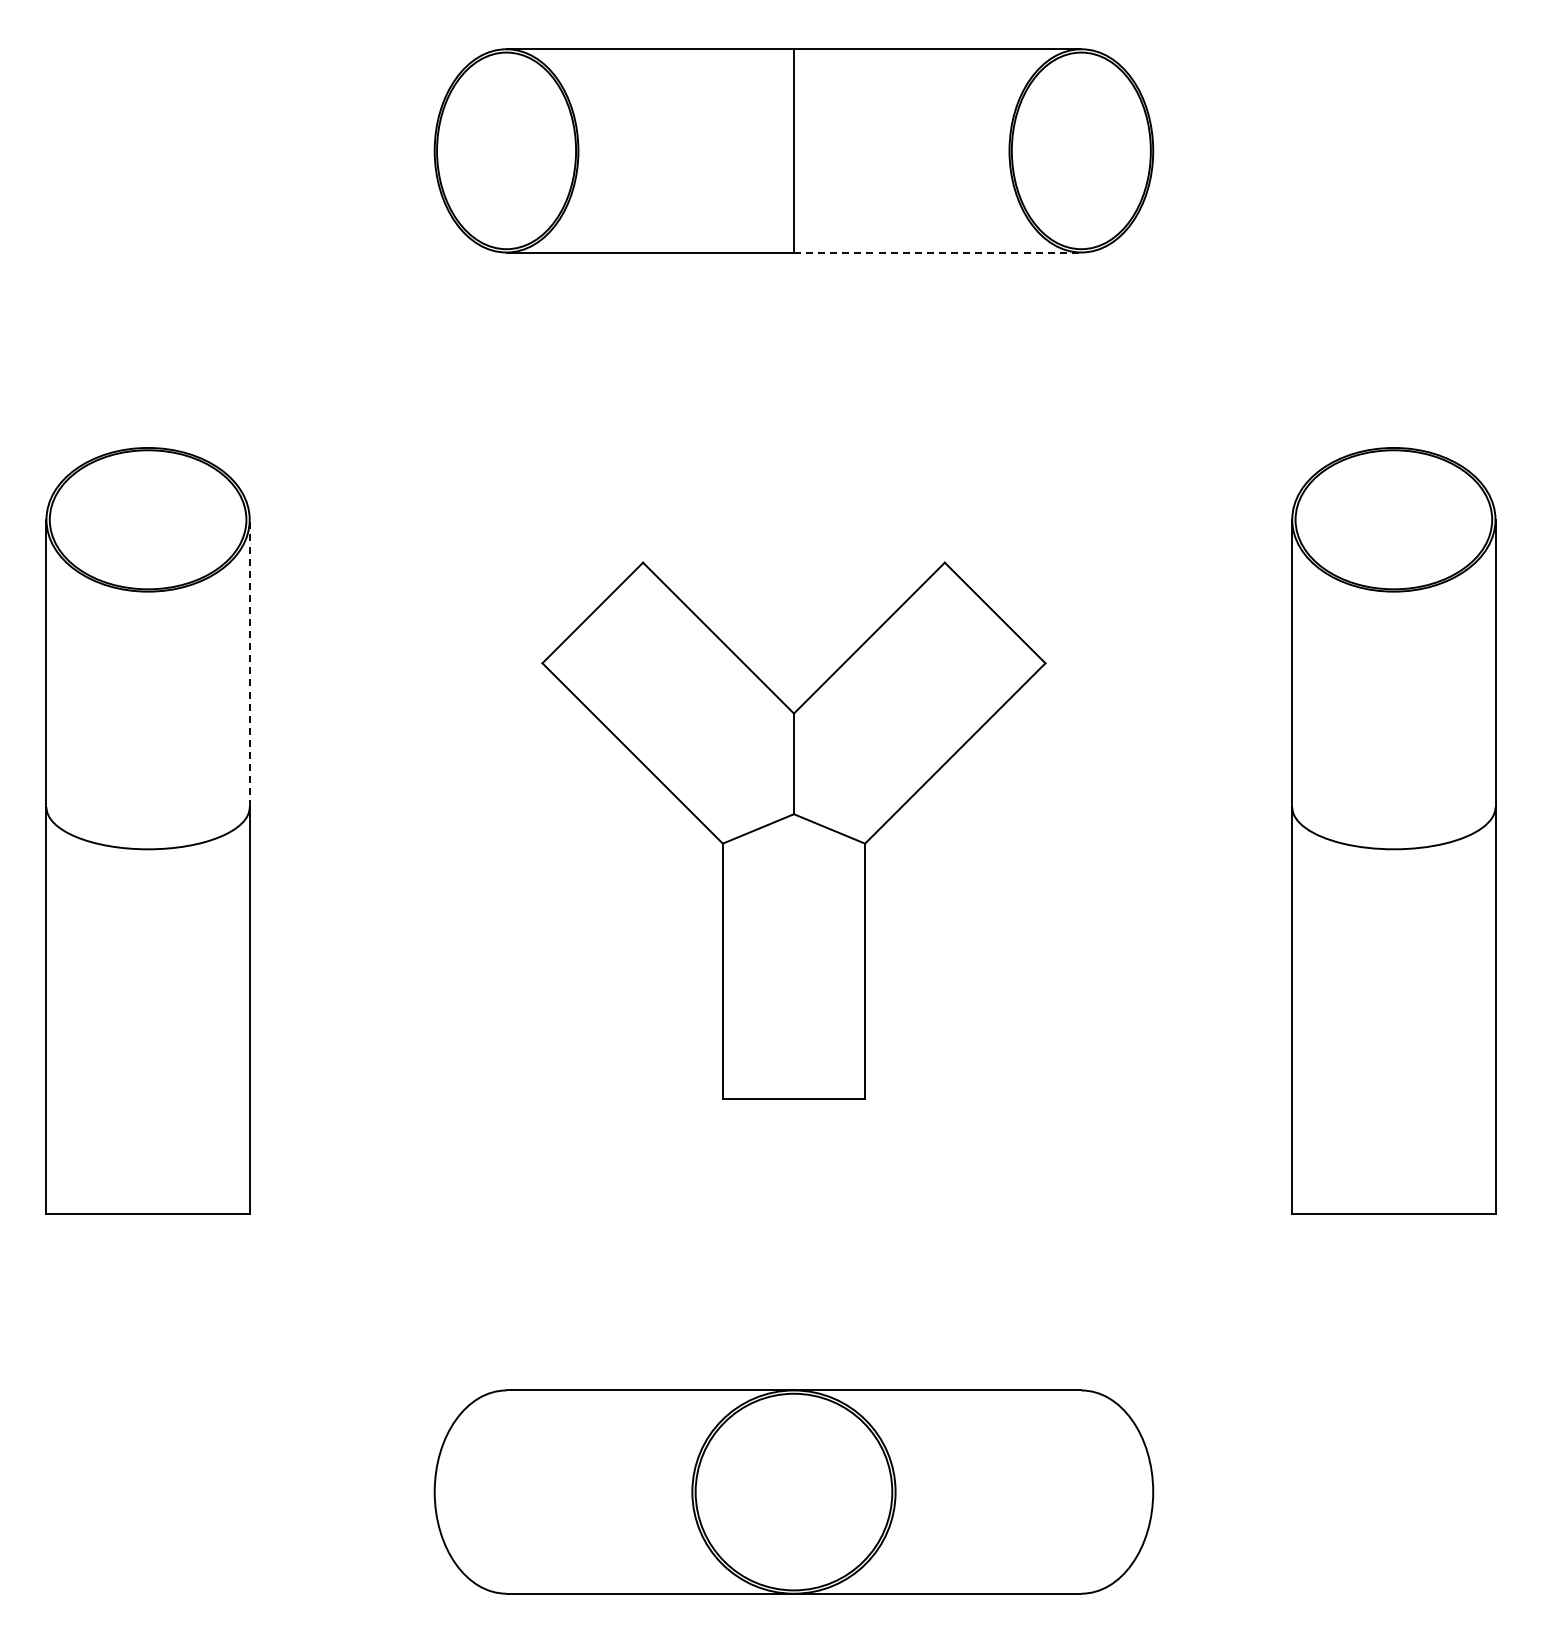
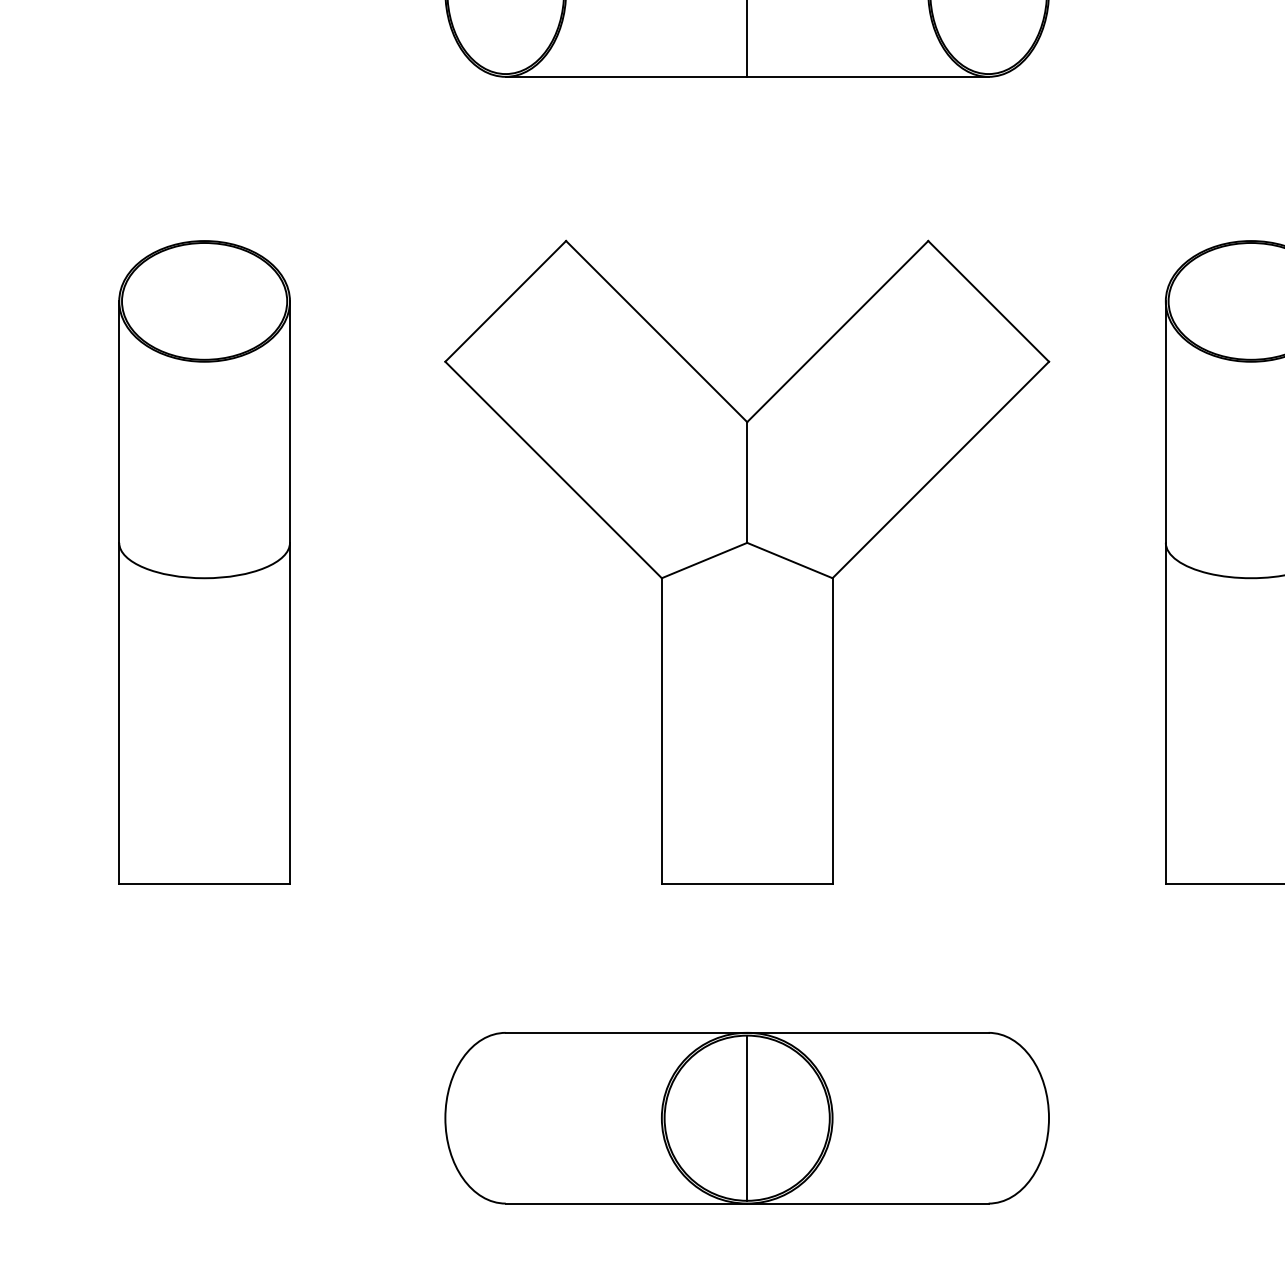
line: (937, 252) -> (867, 76), dashed -> solid
line: (249, 663) -> (289, 422), dashed -> solid
part: (793, 830) -> (746, 562), size x1.43
line: (793, 1491) -> (746, 1117), added

